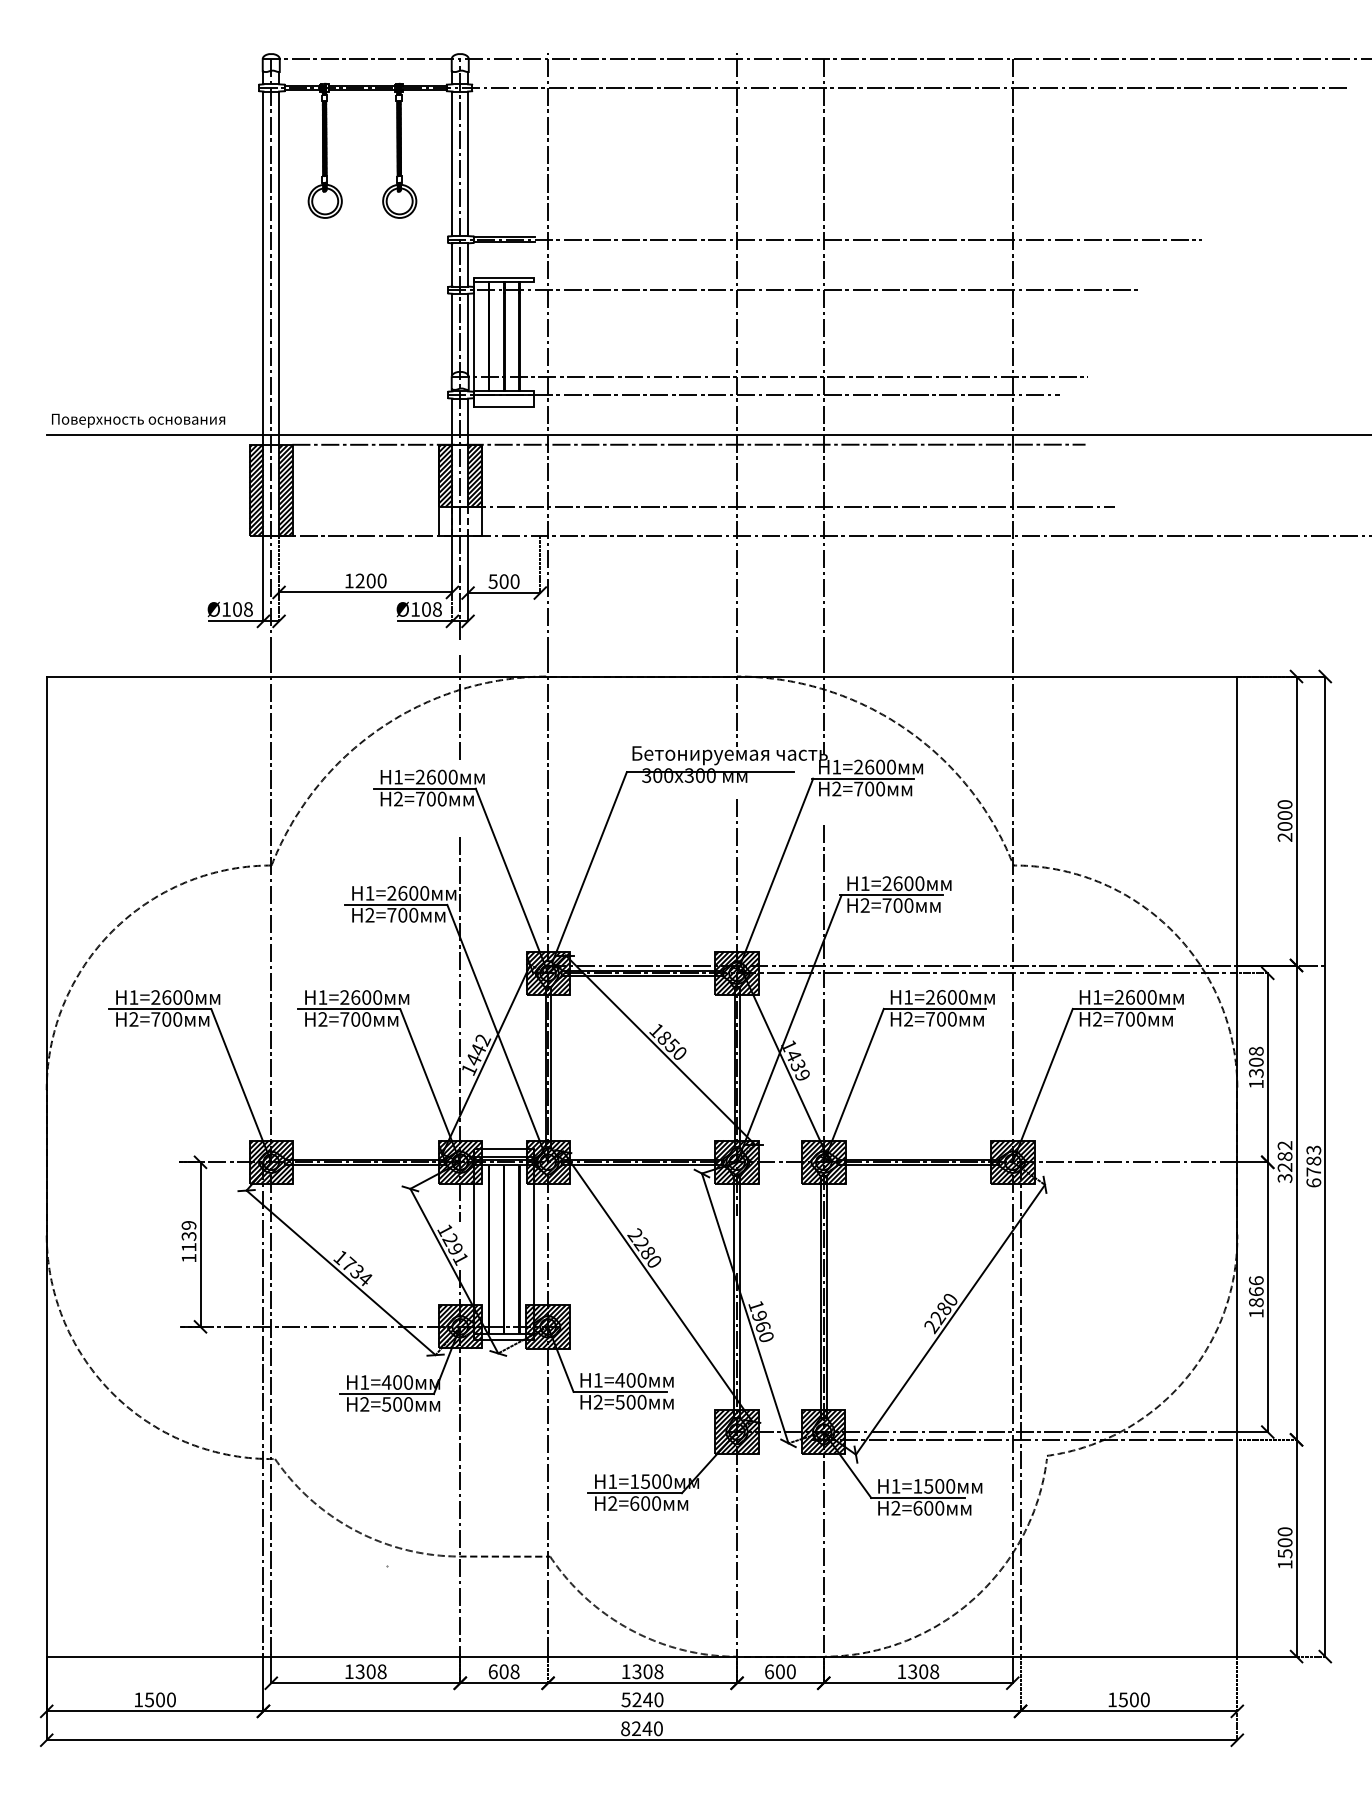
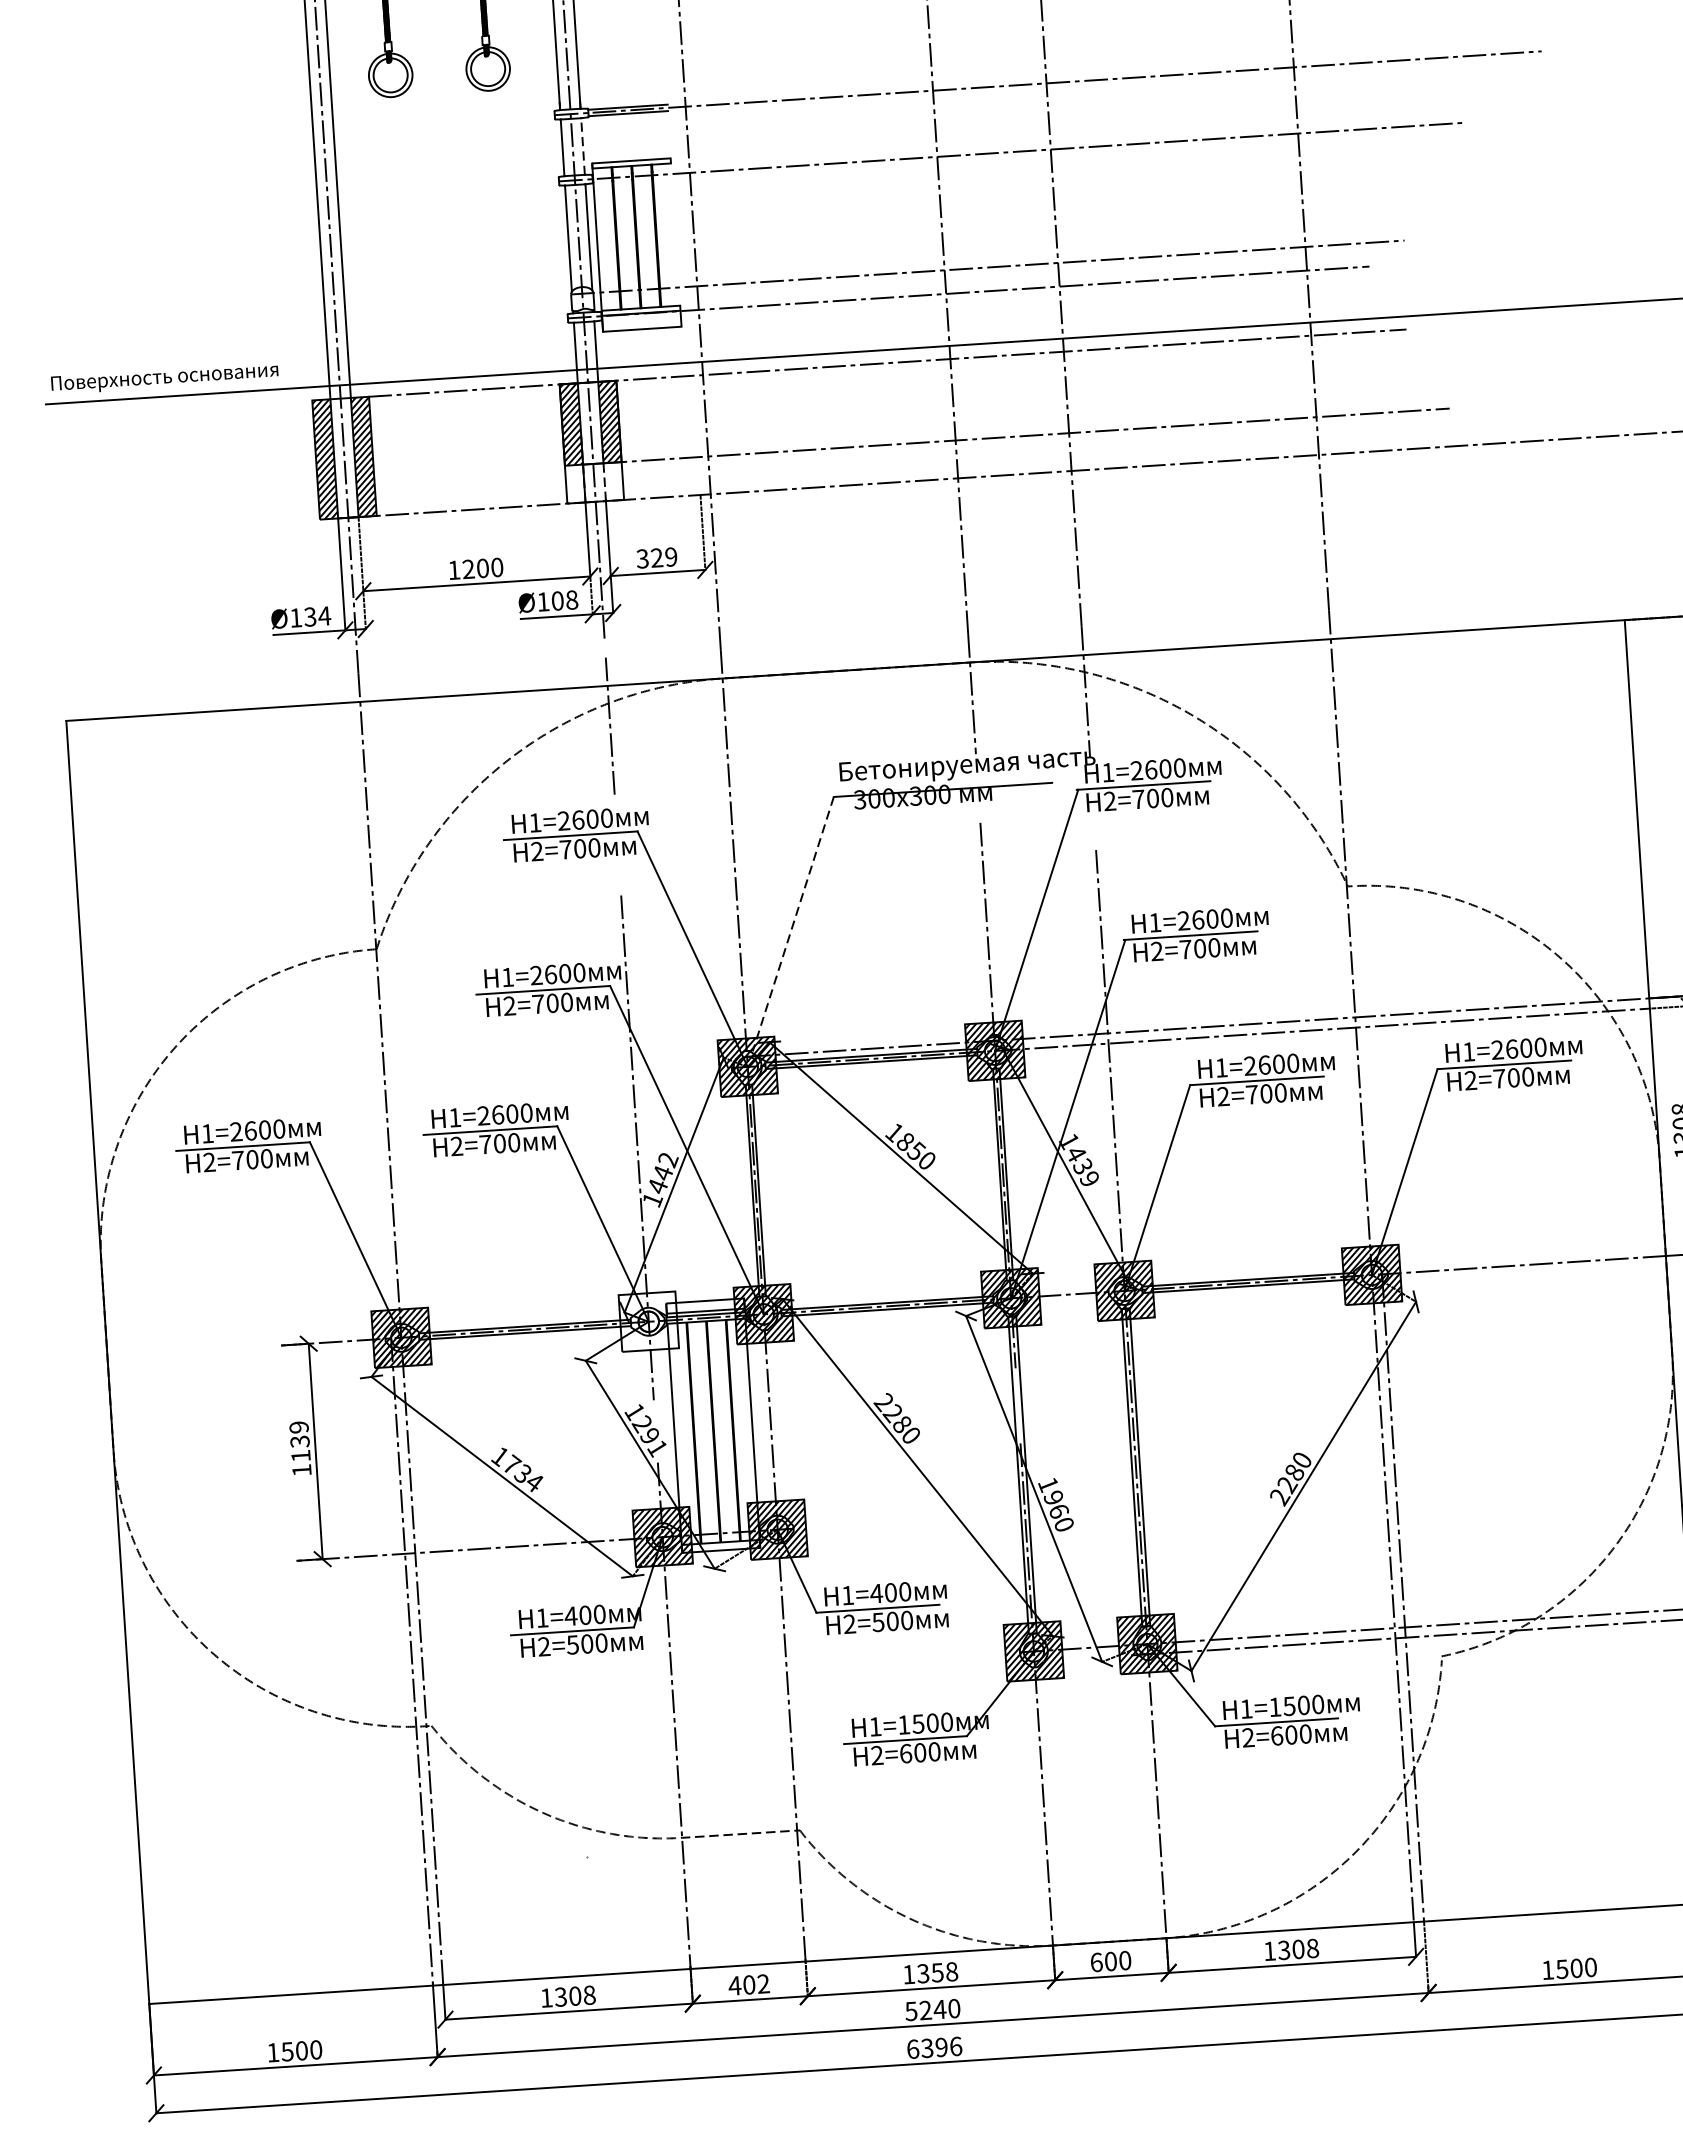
line: (468, 265) -> (583, 147), solid -> dashed
text: (504, 581) -> (657, 557), 500 -> 329
text: (243, 609) -> (318, 616), Ø108 -> Ø134
line: (589, 866) -> (792, 923), solid -> dashed
hatch: (459, 1161) -> (647, 1320), removed
text: (503, 1671) -> (748, 1984), 608 -> 402
text: (647, 1671) -> (936, 1972), 1308 -> 1358
text: (641, 1728) -> (933, 2047), 8240 -> 6396

